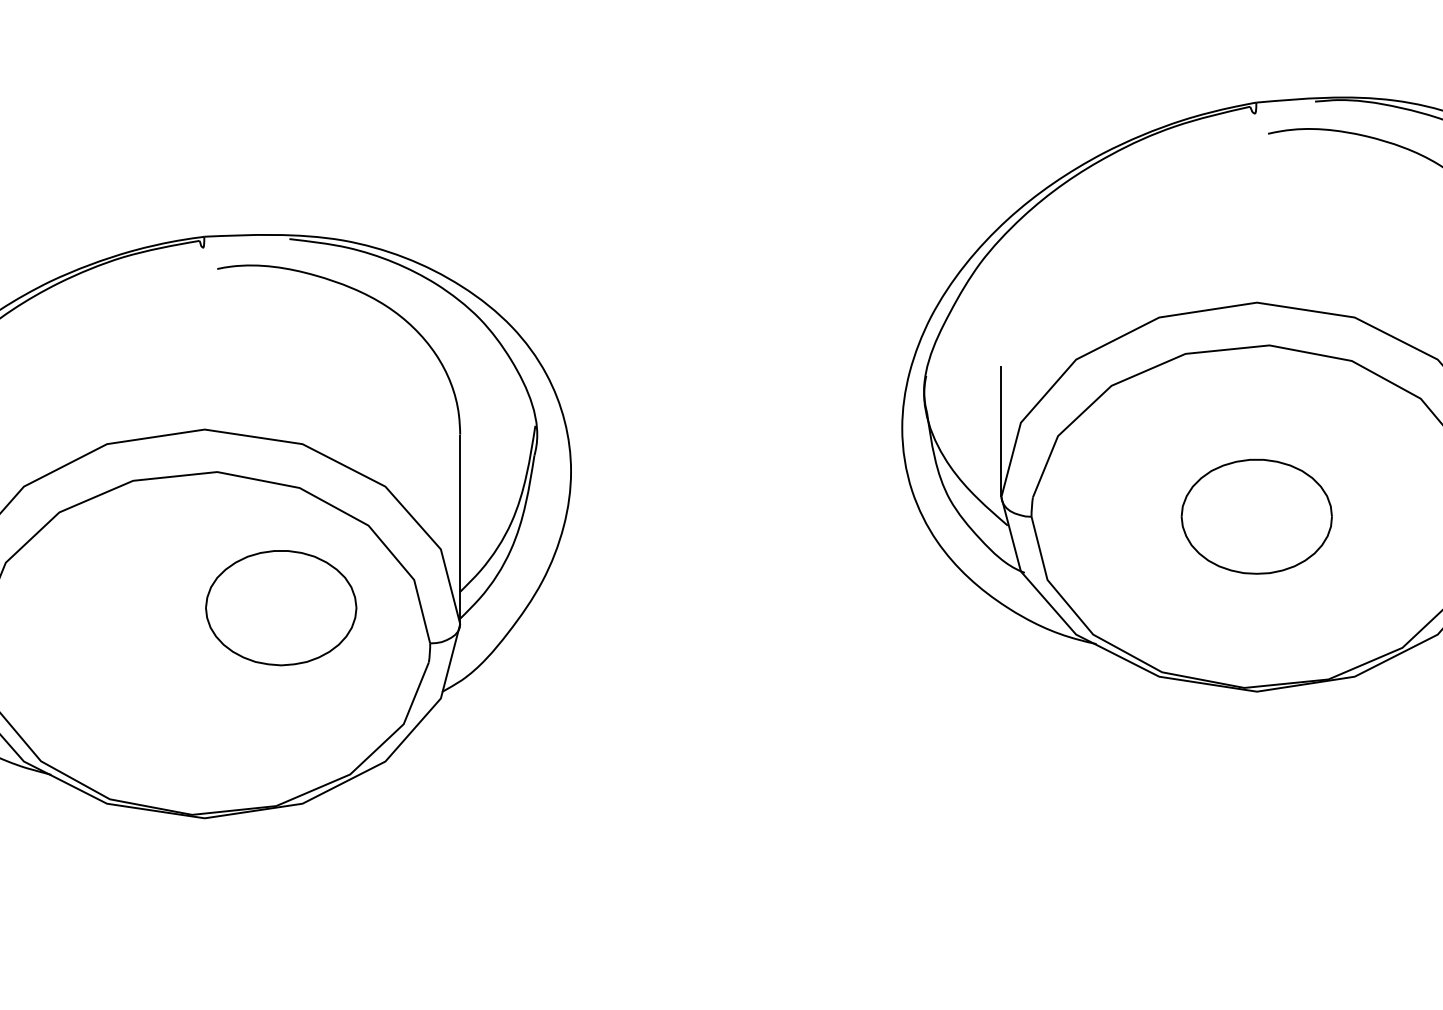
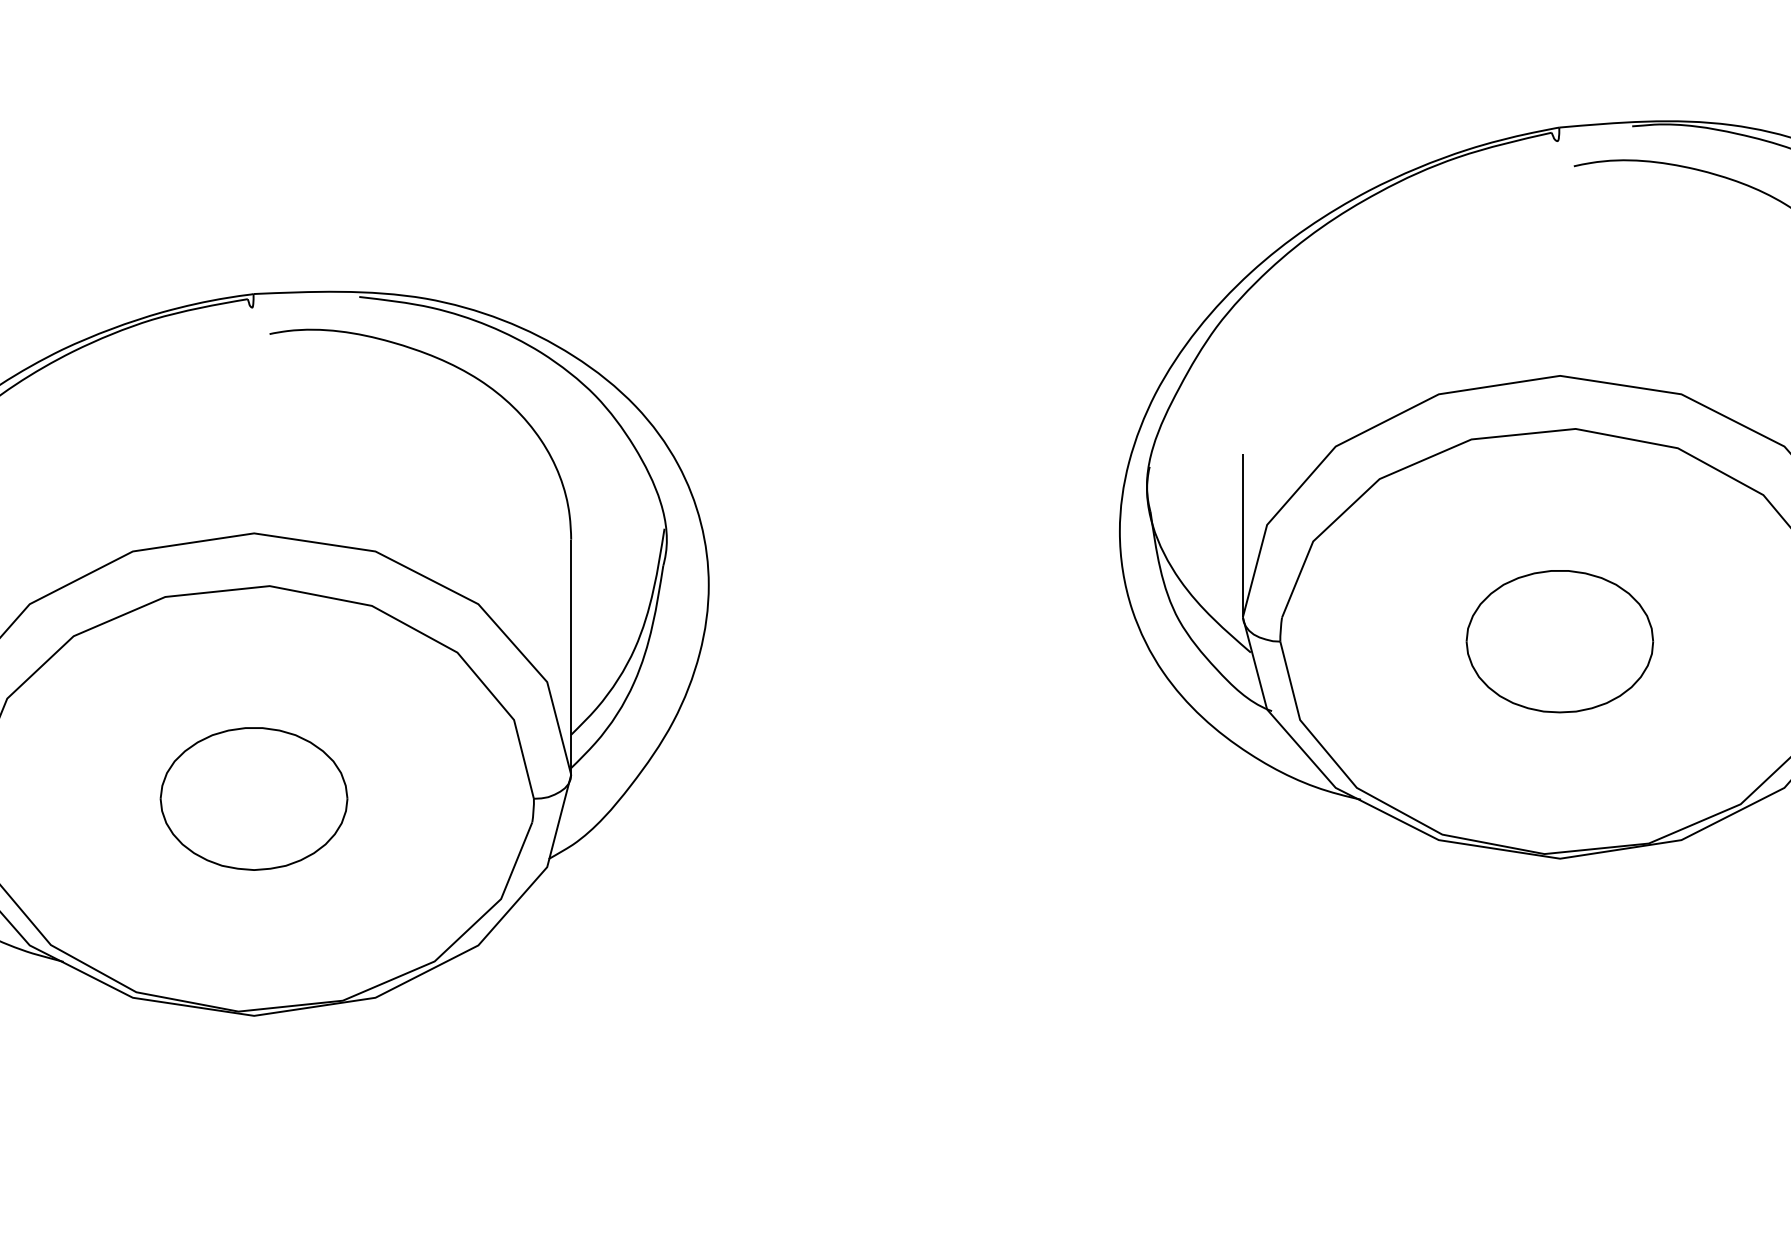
part: (280, 607) -> (253, 798), moved

